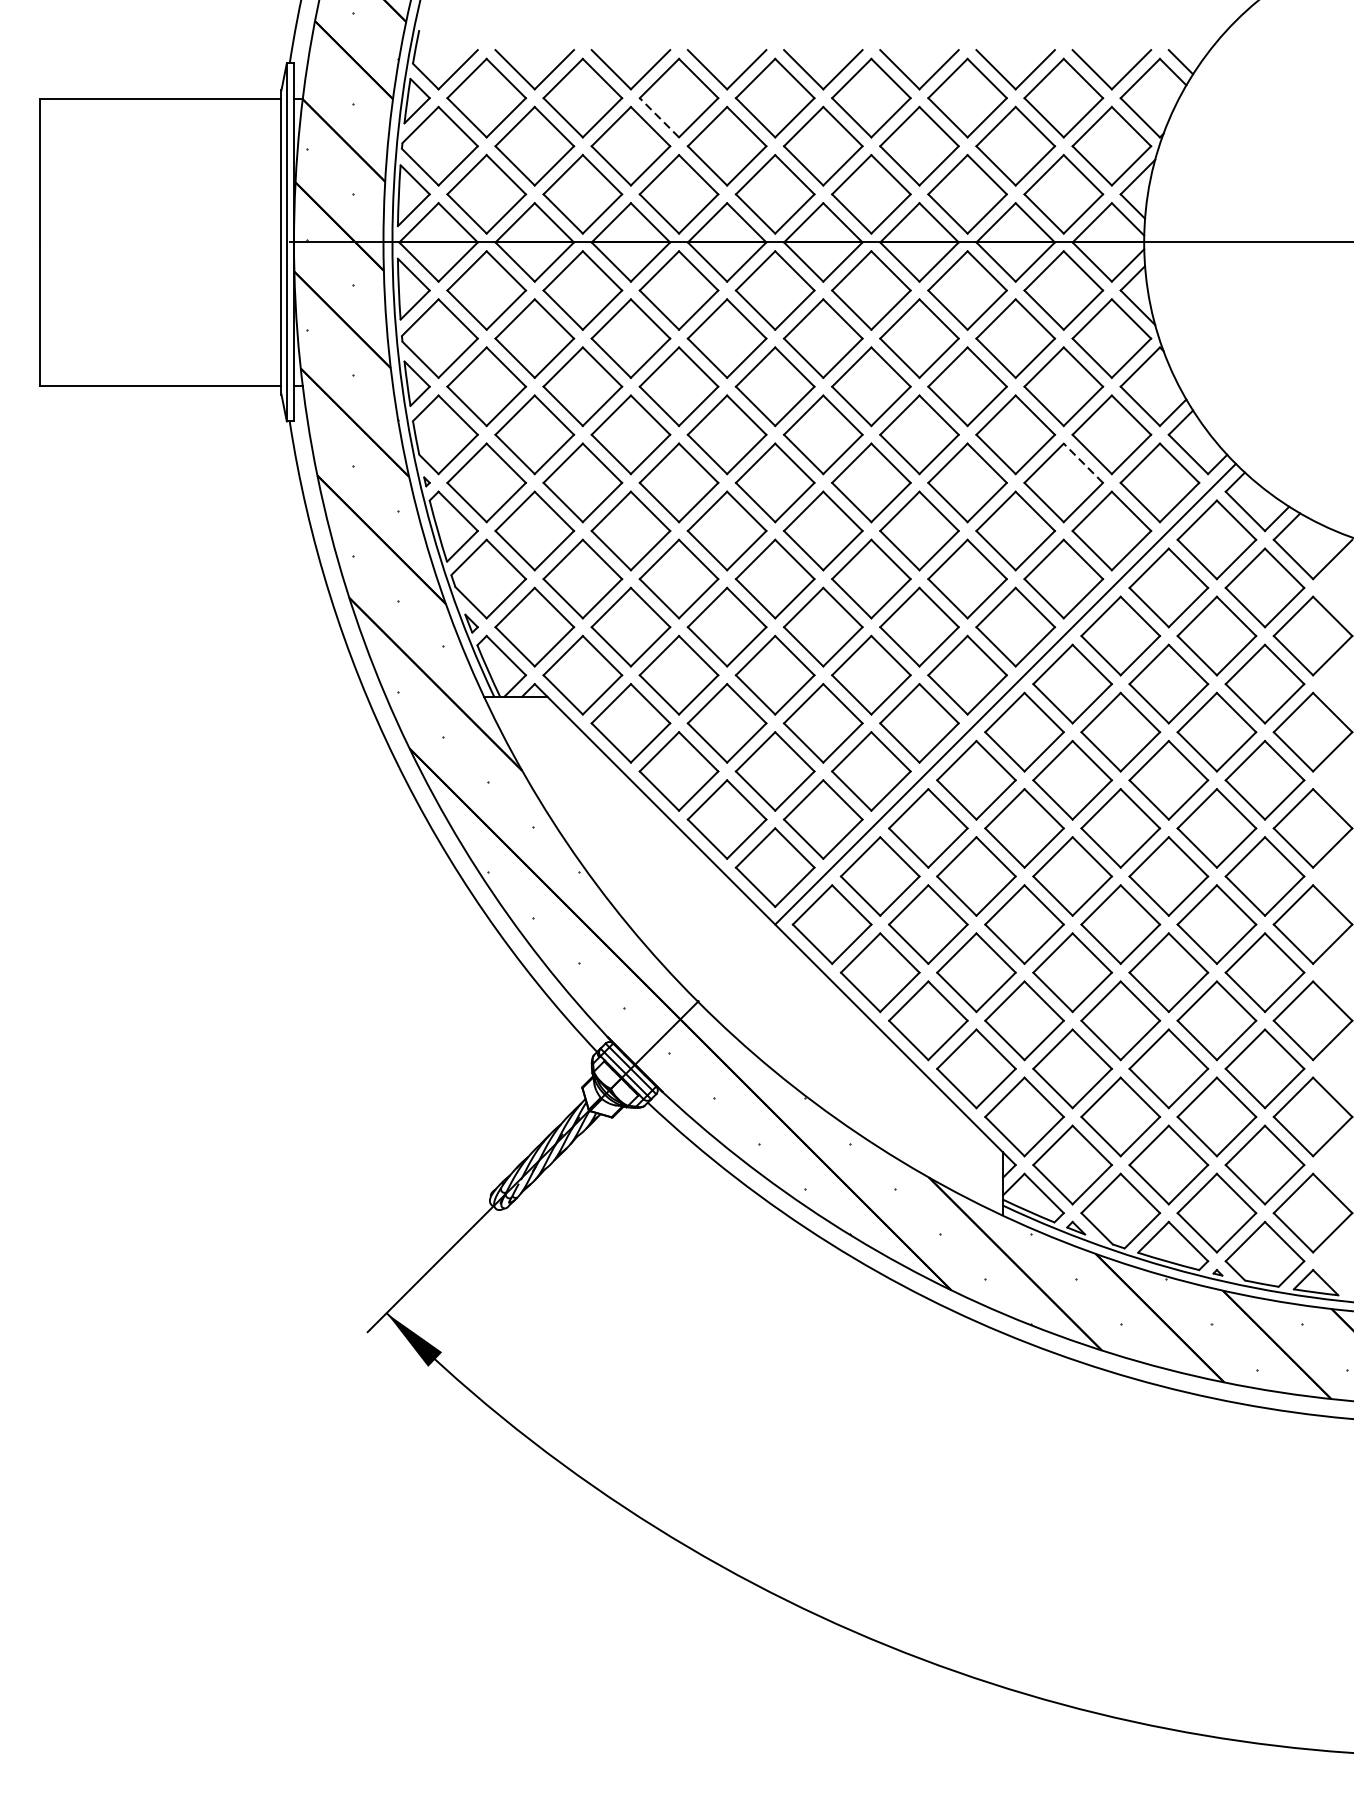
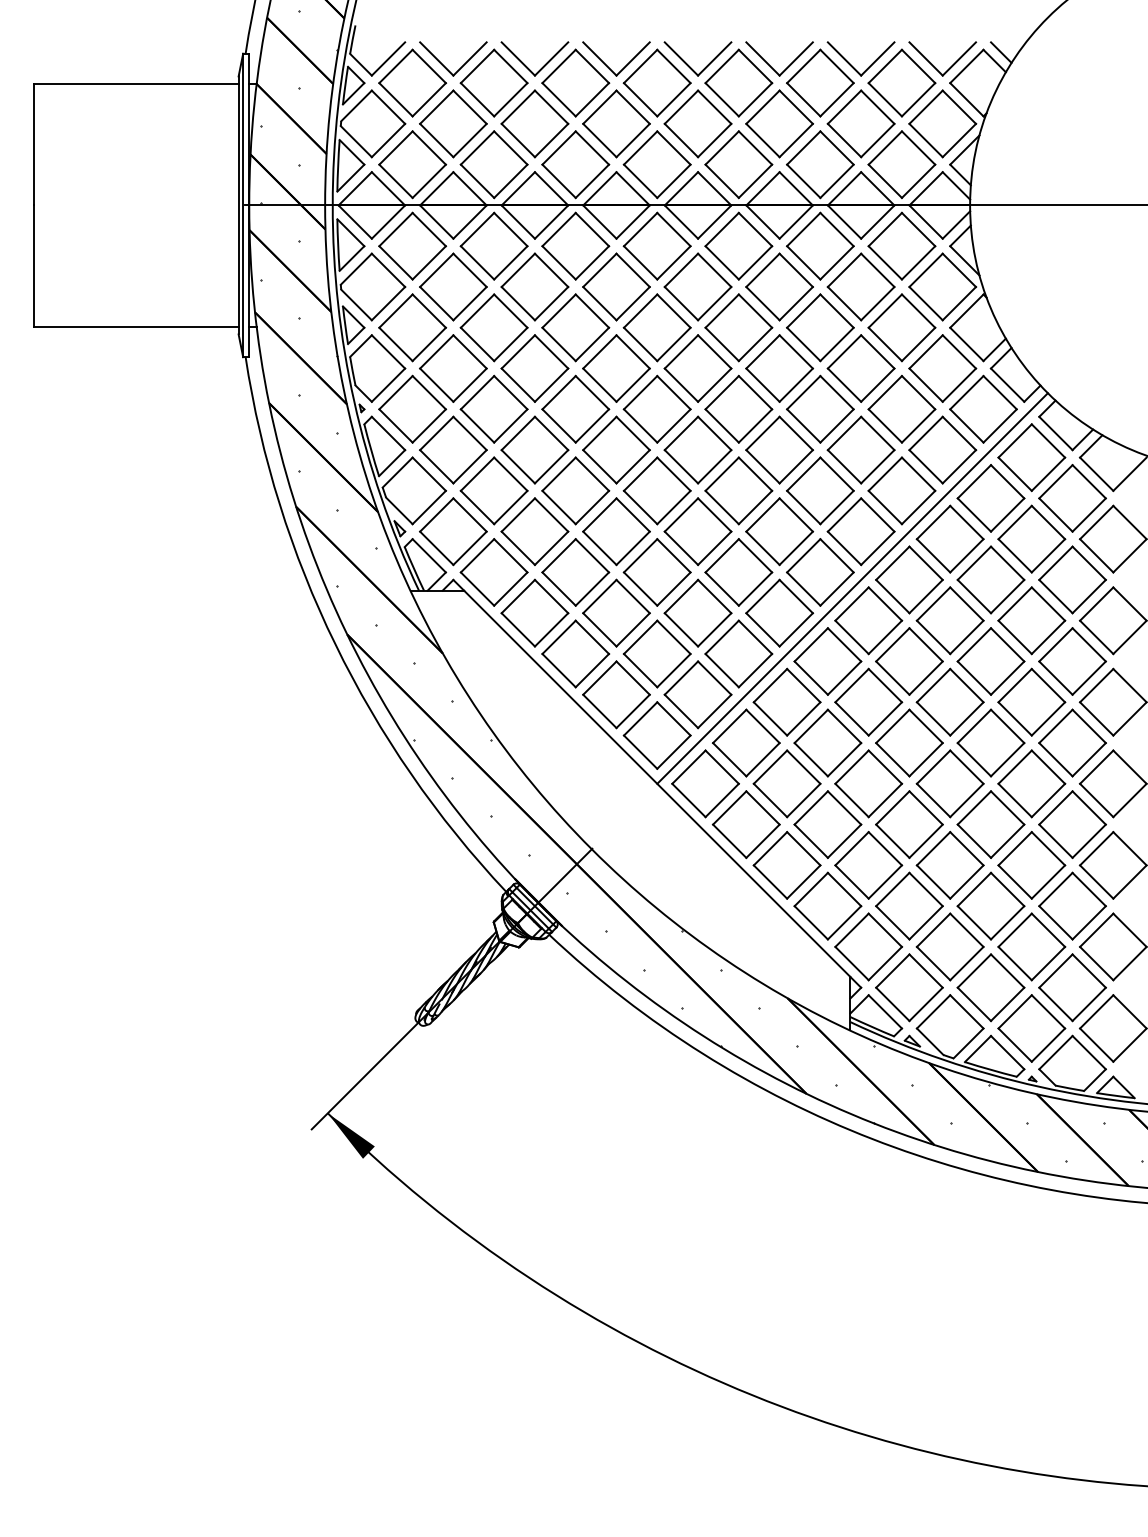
line: (659, 117) -> (559, 99), dashed -> solid
line: (1083, 463) -> (918, 392), dashed -> solid

